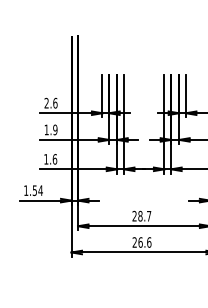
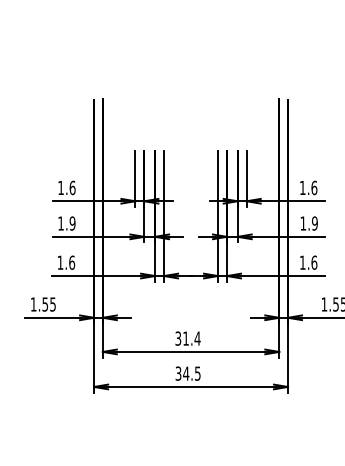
text: (46, 102) -> (60, 187), 2.6 -> 1.6
text: (40, 190) -> (52, 304), 1.54 -> 1.55
text: (141, 216) -> (187, 338), 28.7 -> 31.4
text: (141, 242) -> (187, 373), 26.6 -> 34.5

